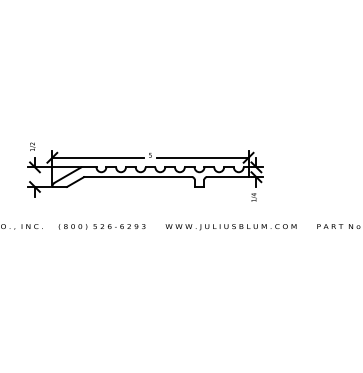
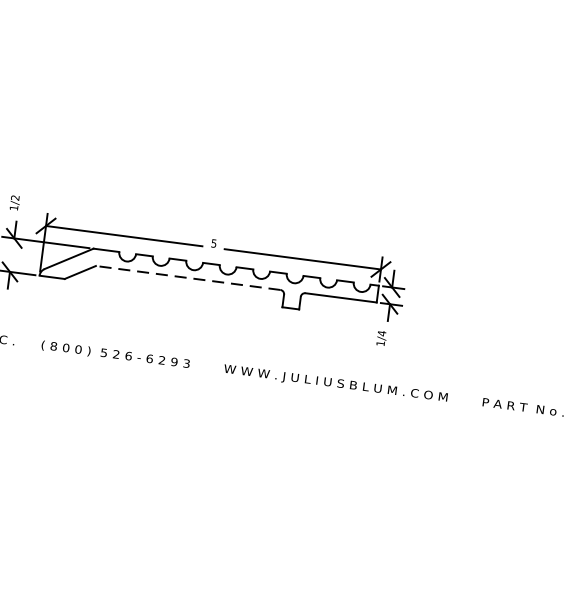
line: (137, 177) -> (187, 278), solid -> dashed

